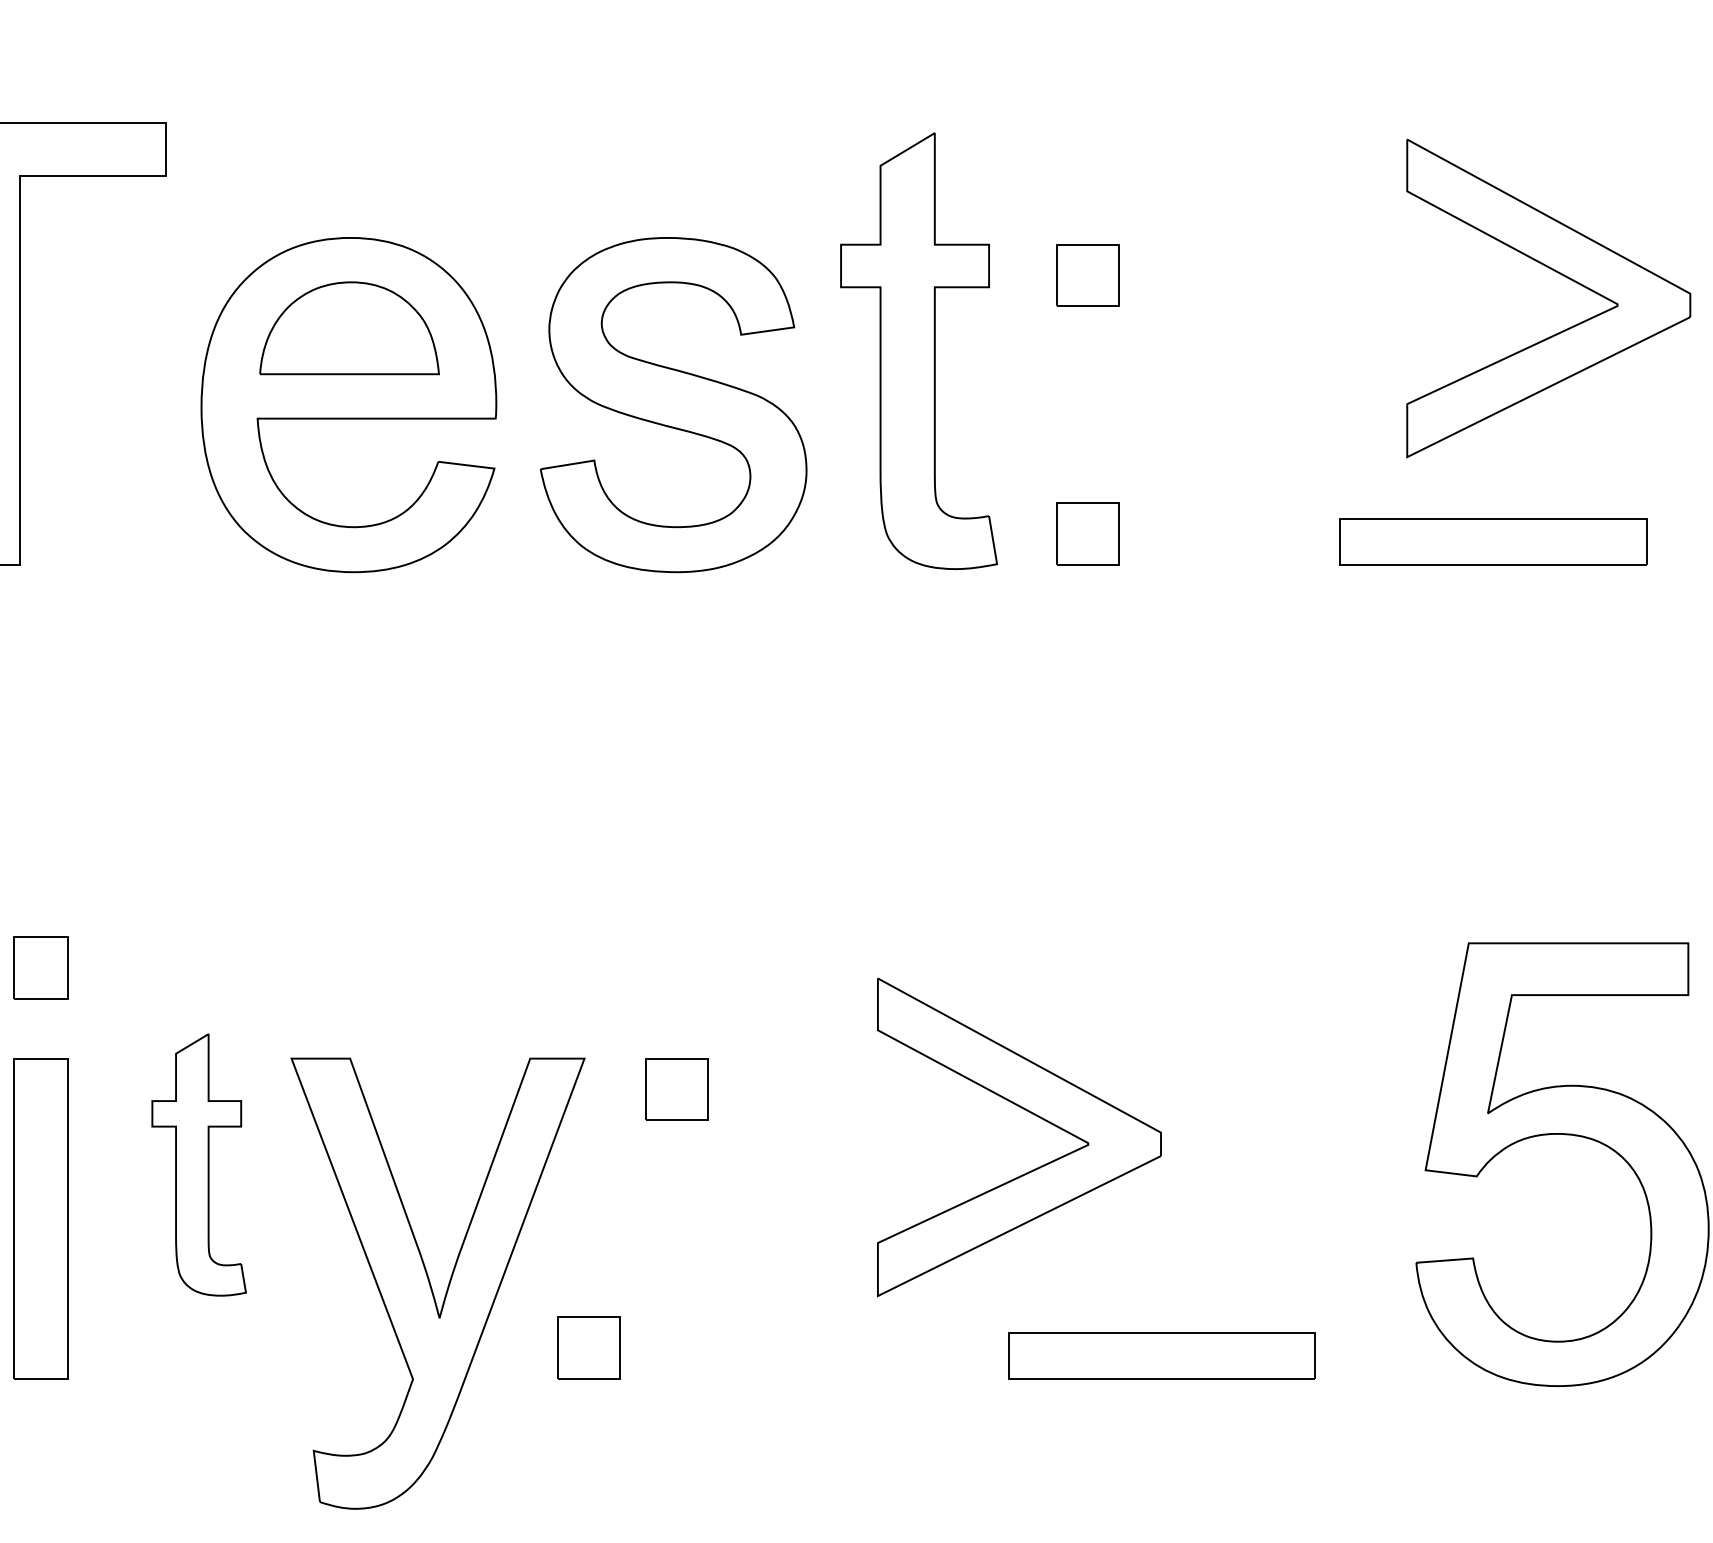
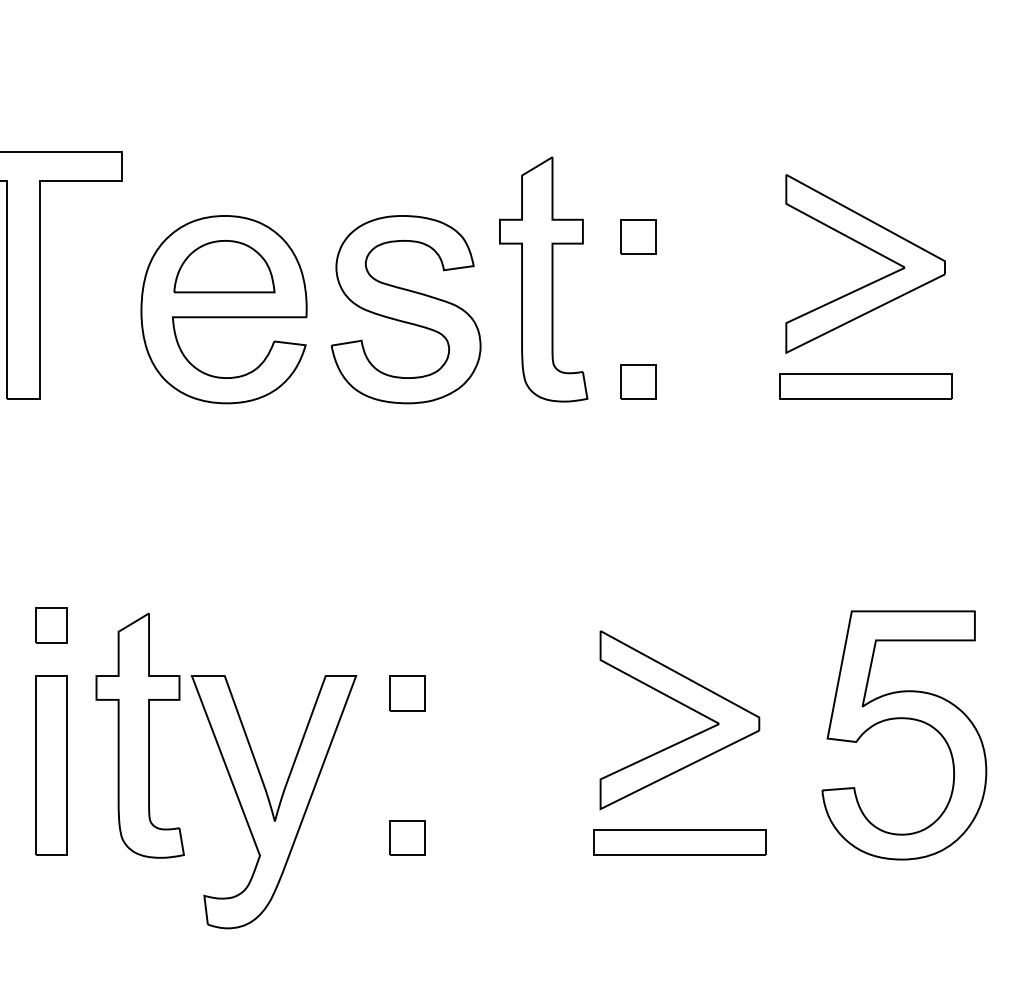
part: (1561, 276) -> (872, 251), moved
part: (1031, 1114) -> (686, 707), moved
part: (198, 1164) -> (139, 735), size x1.67
part: (588, 1346) -> (407, 837), moved

